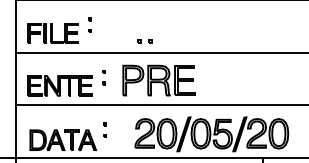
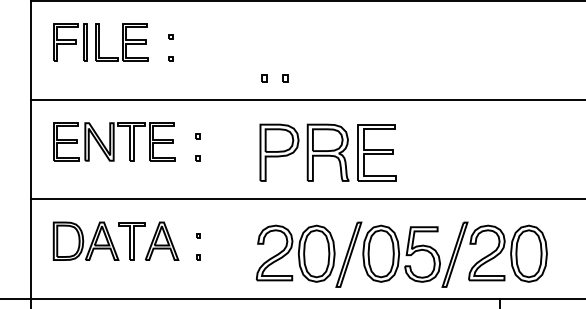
part: (52, 33) -> (99, 42), moved
part: (158, 80) -> (327, 152), moved
part: (59, 85) -> (112, 141), moved
part: (63, 139) -> (116, 239), moved

